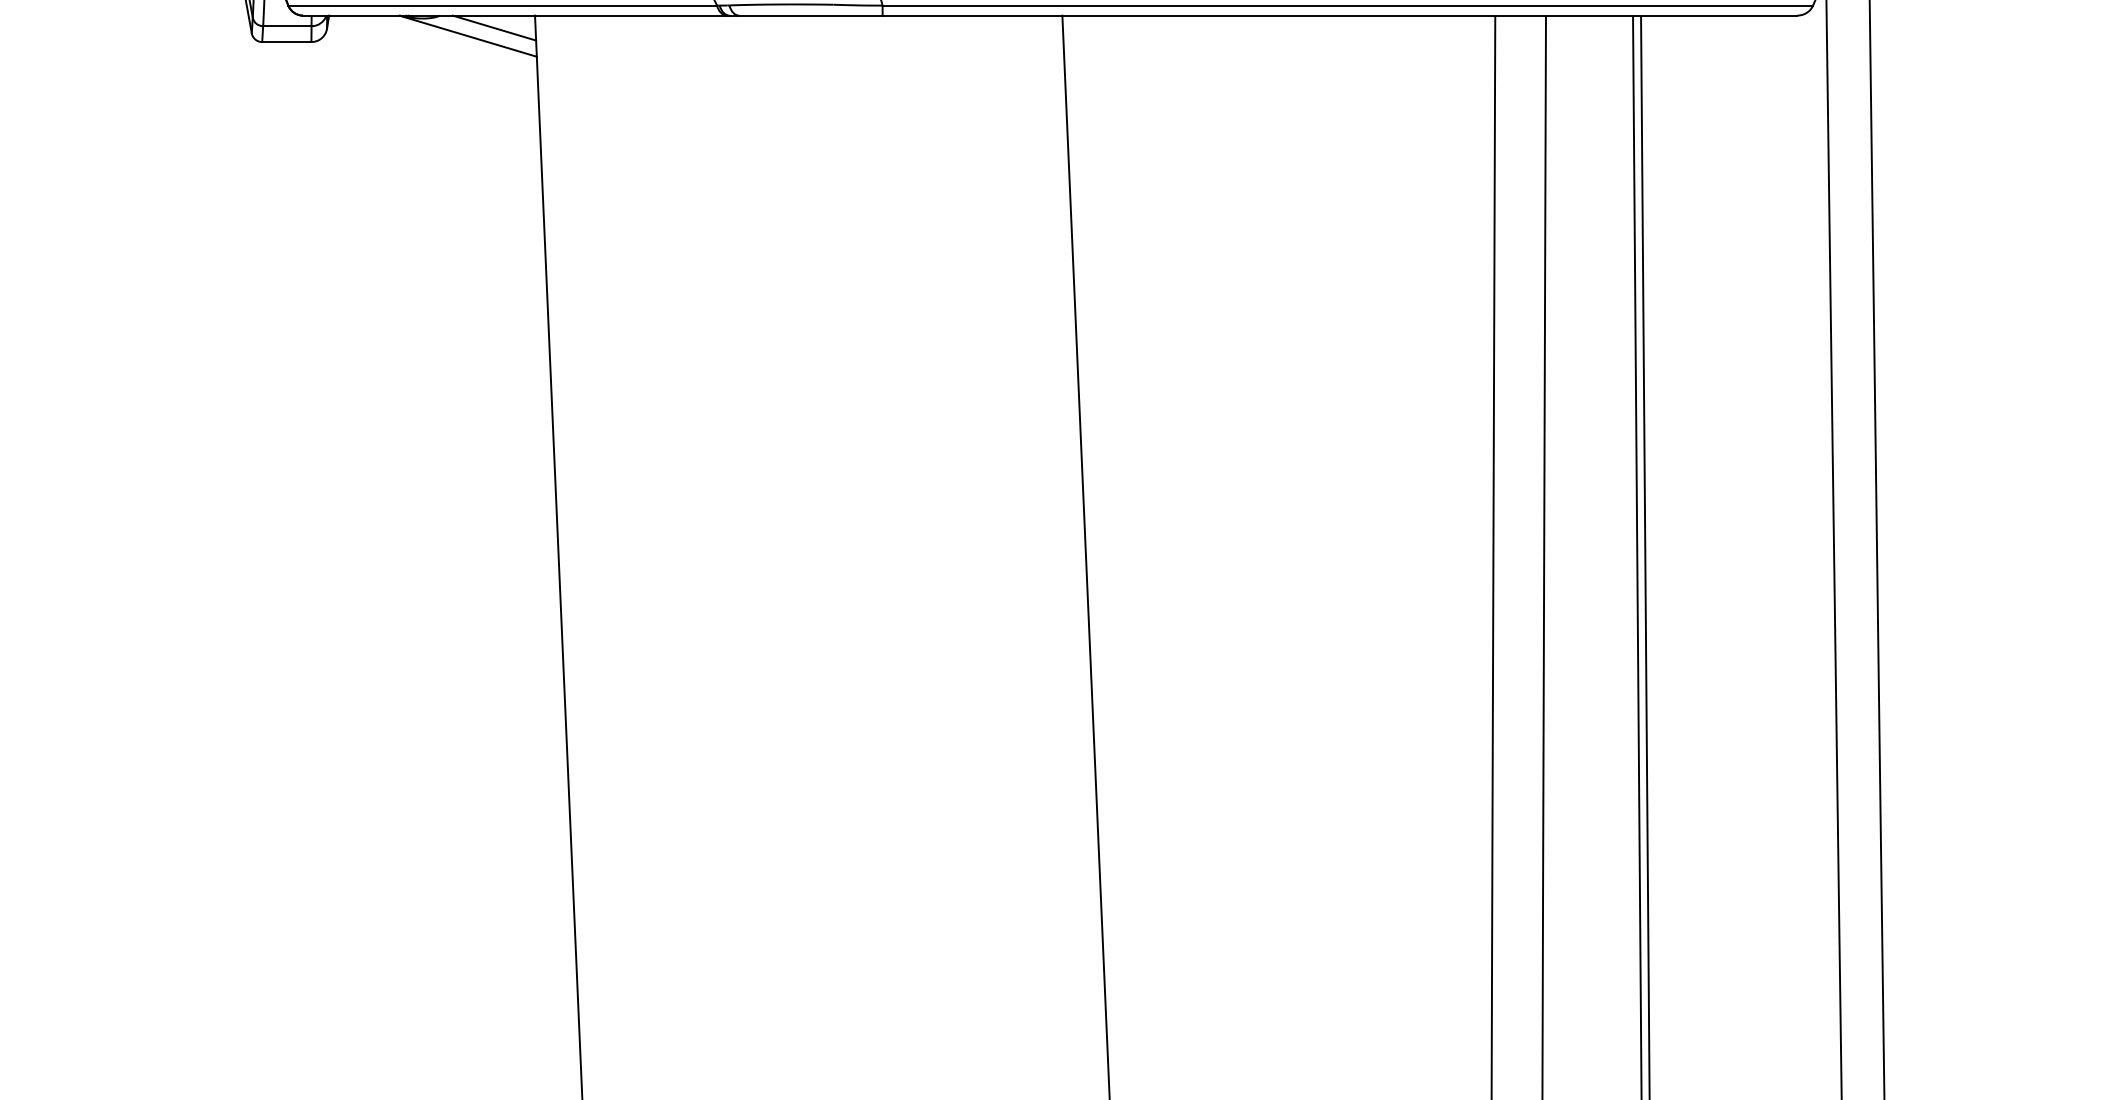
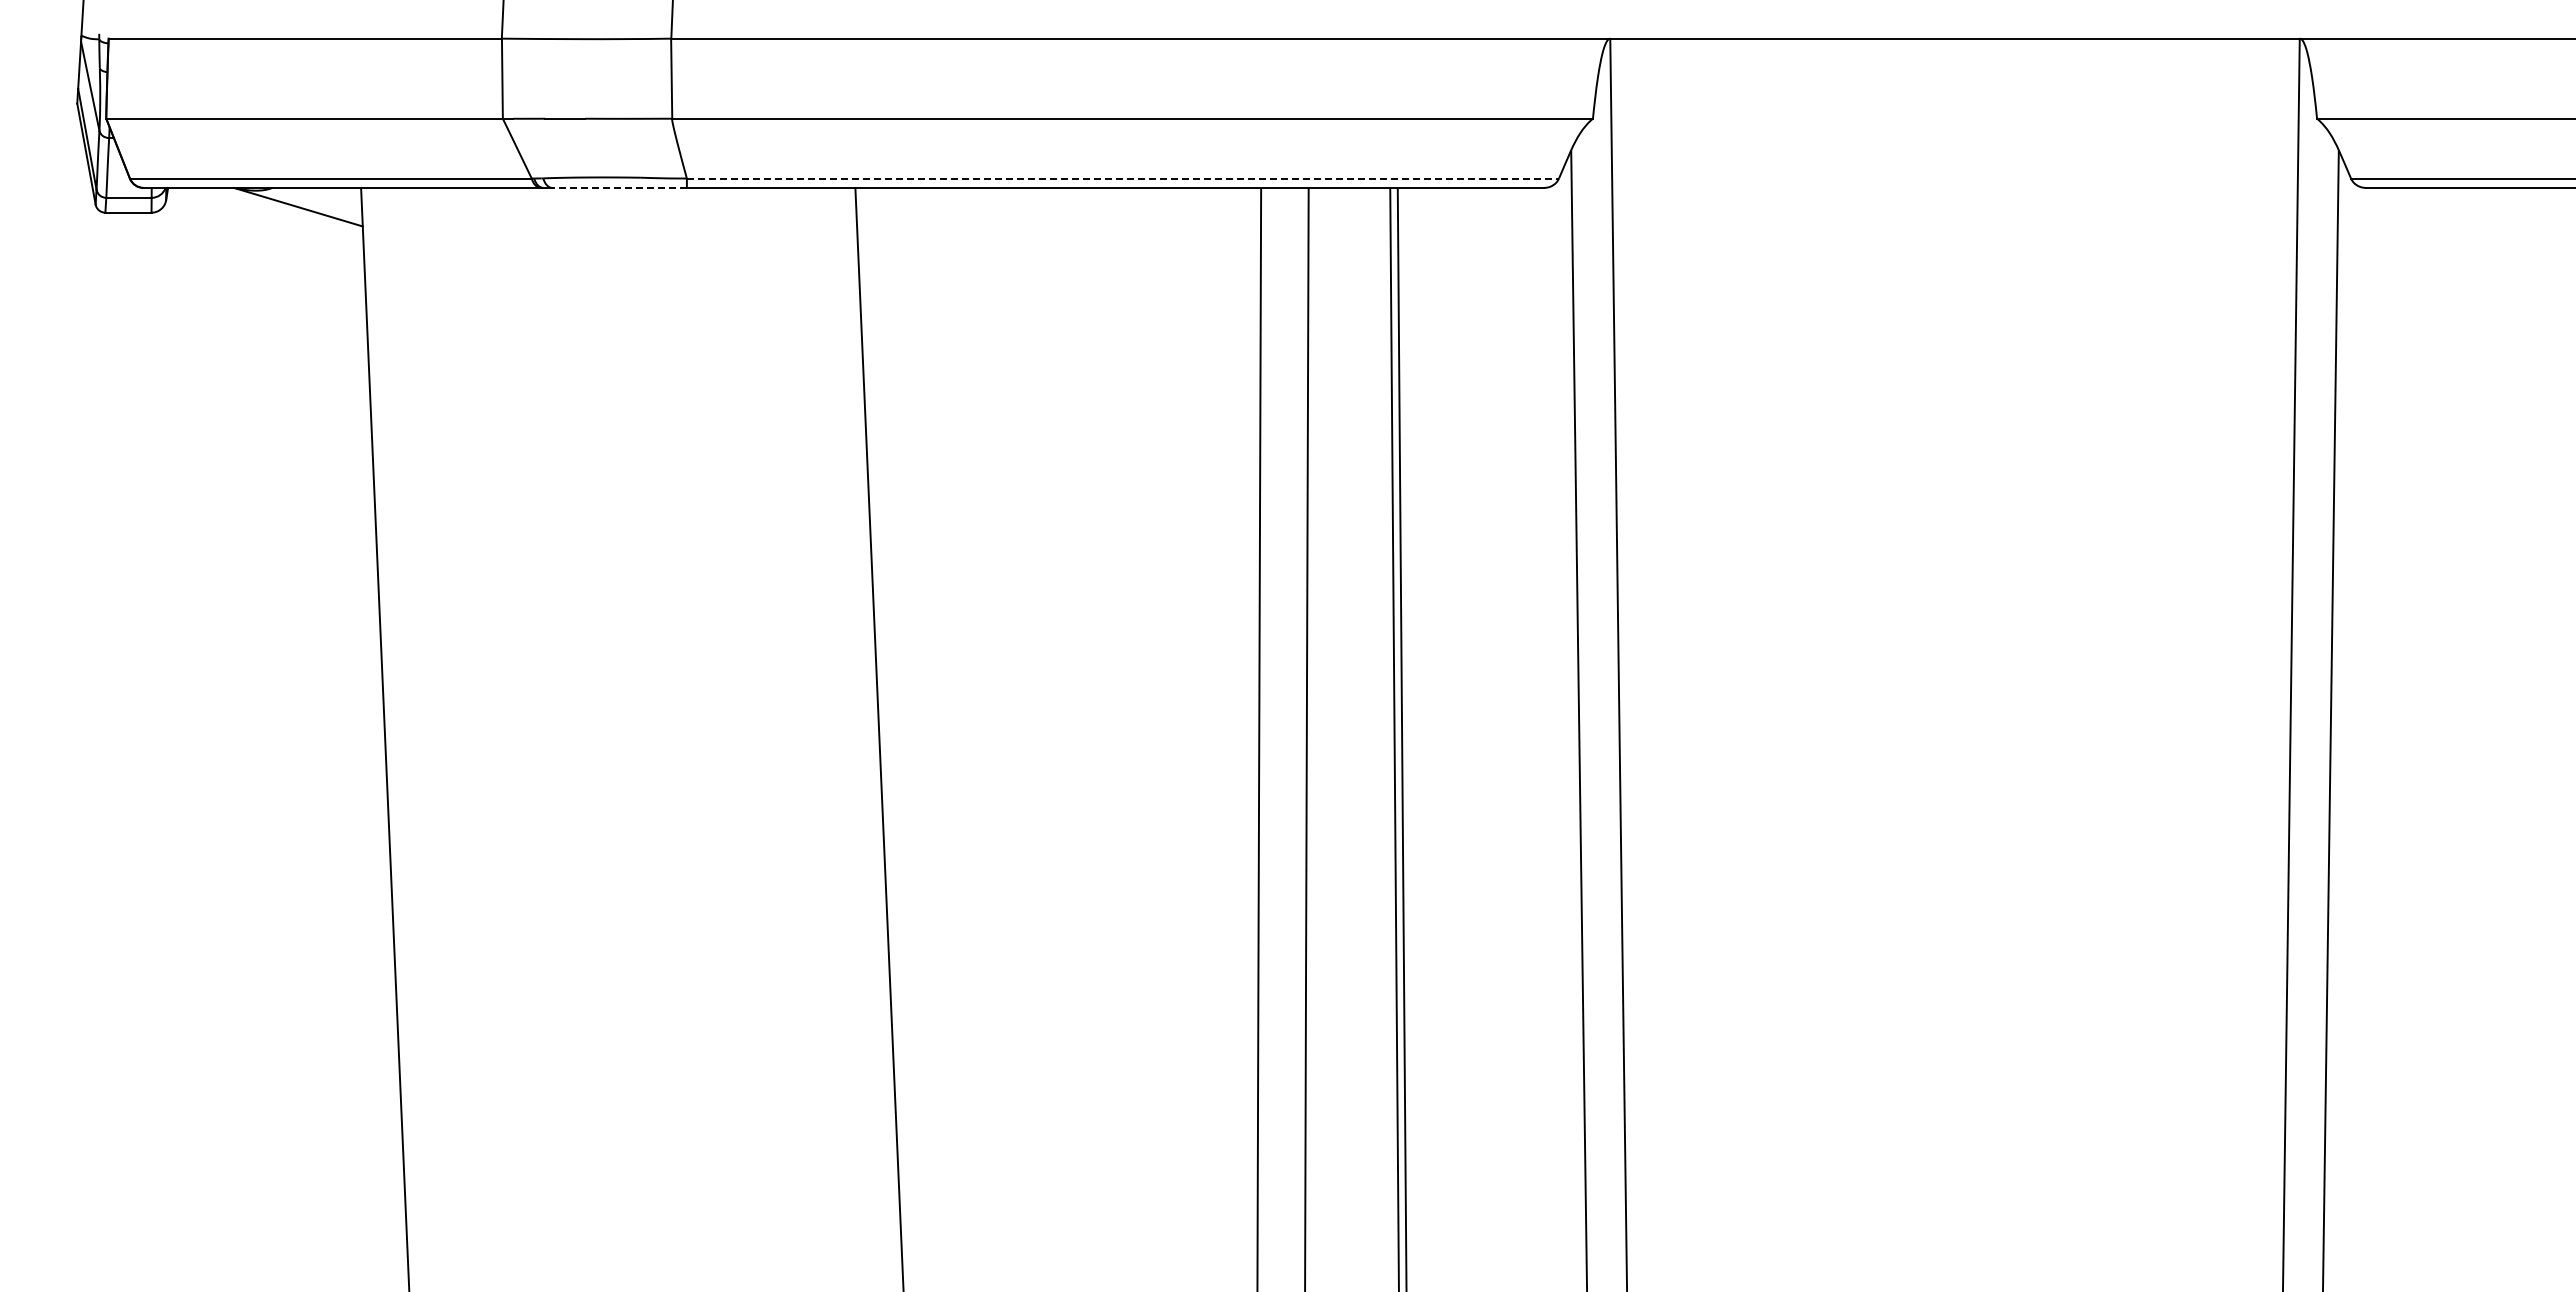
line: (1348, 5) -> (1123, 178), solid -> dashed
line: (810, 15) -> (619, 187), solid -> dashed
line: (494, 27) -> (323, 199), removed

